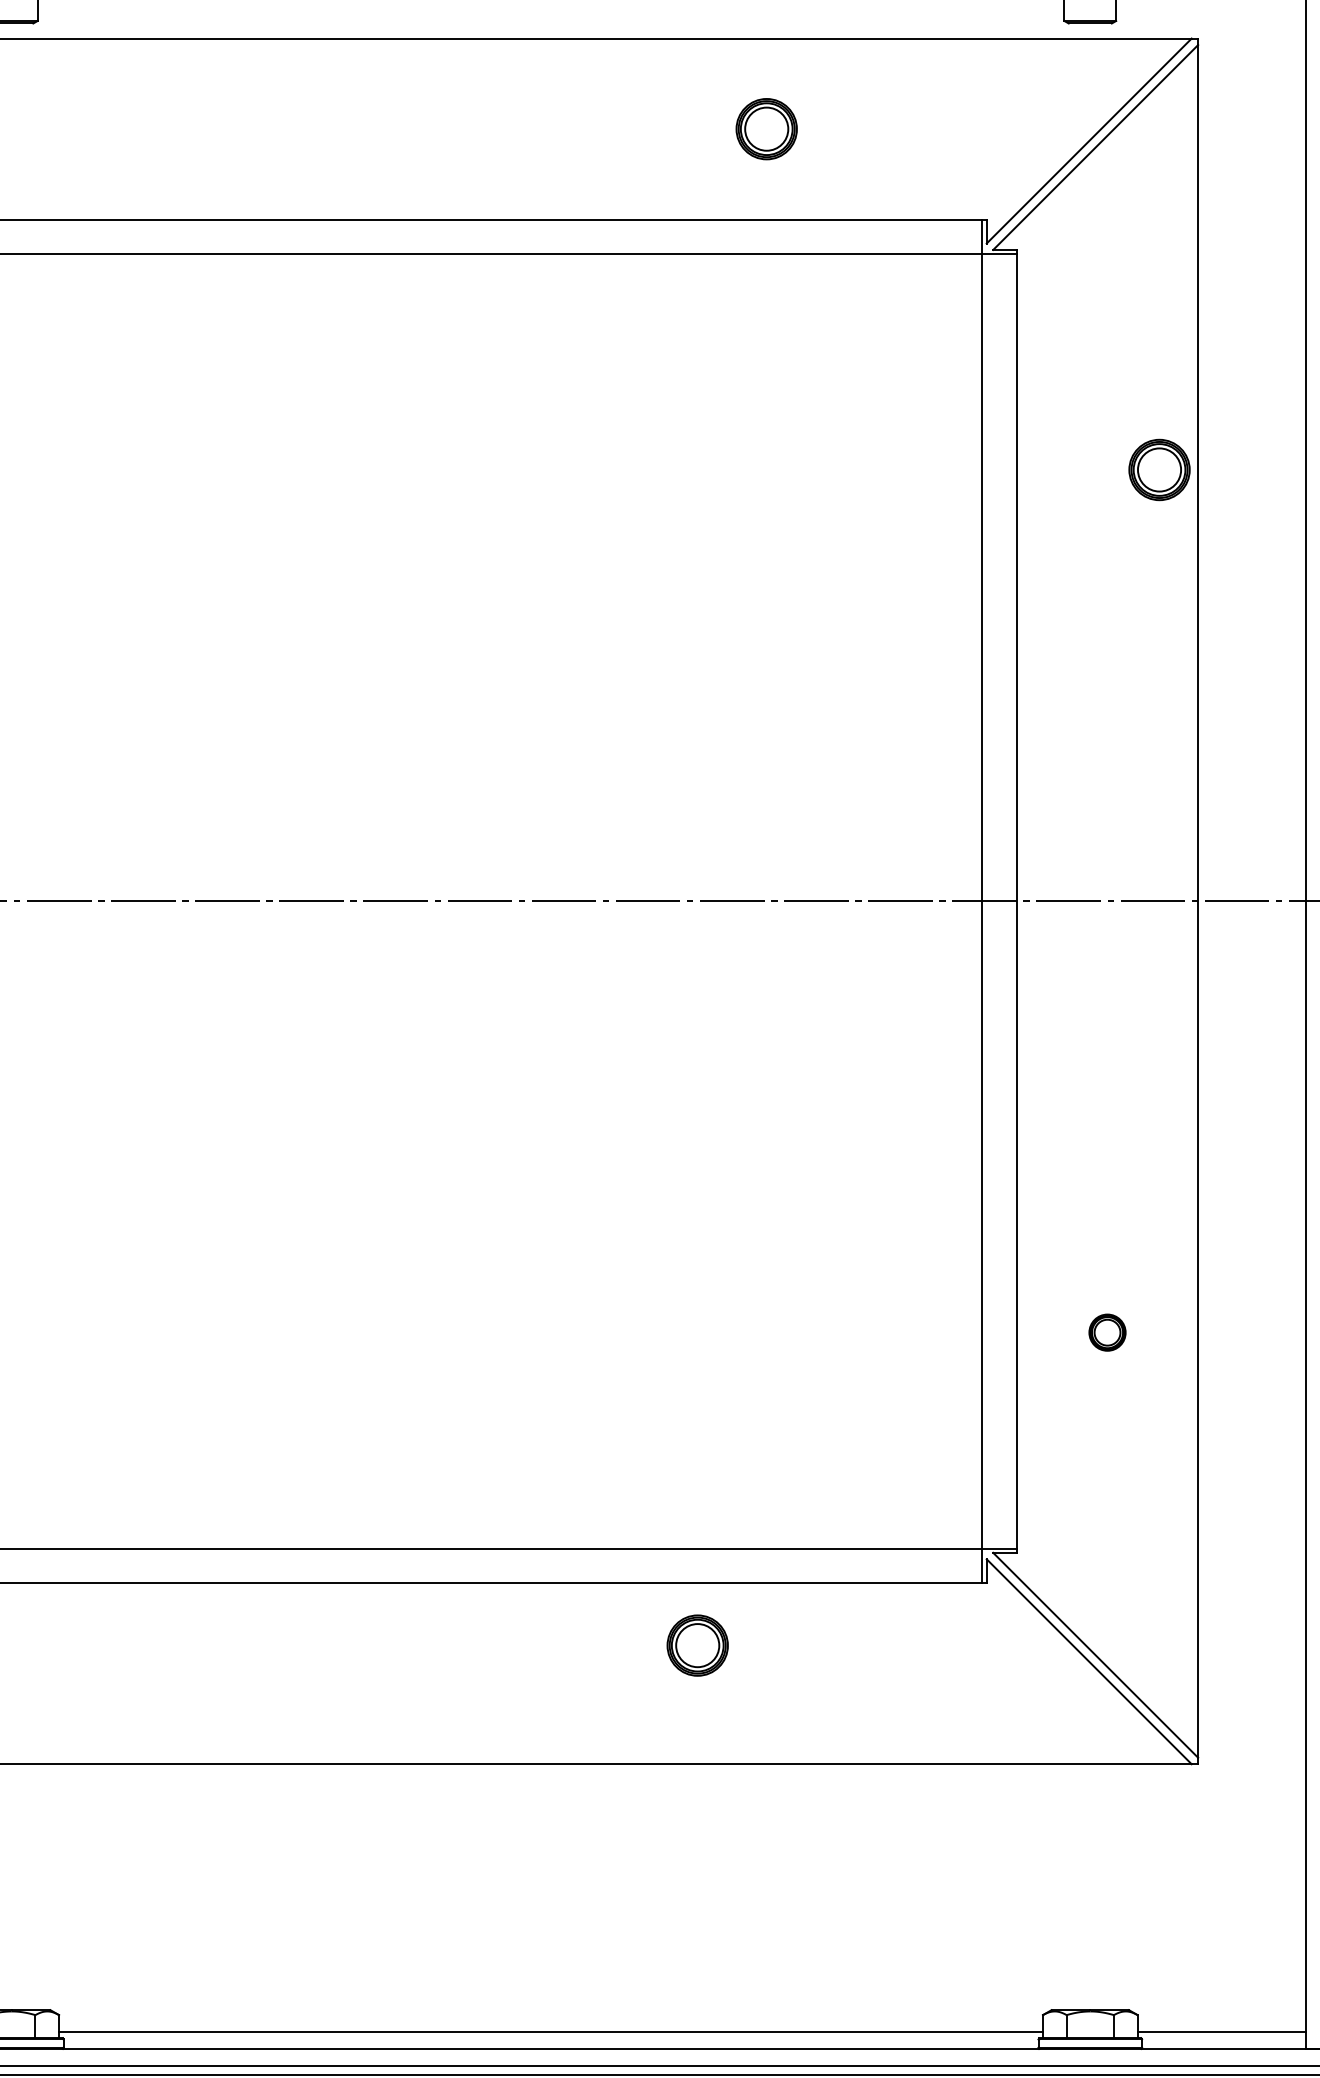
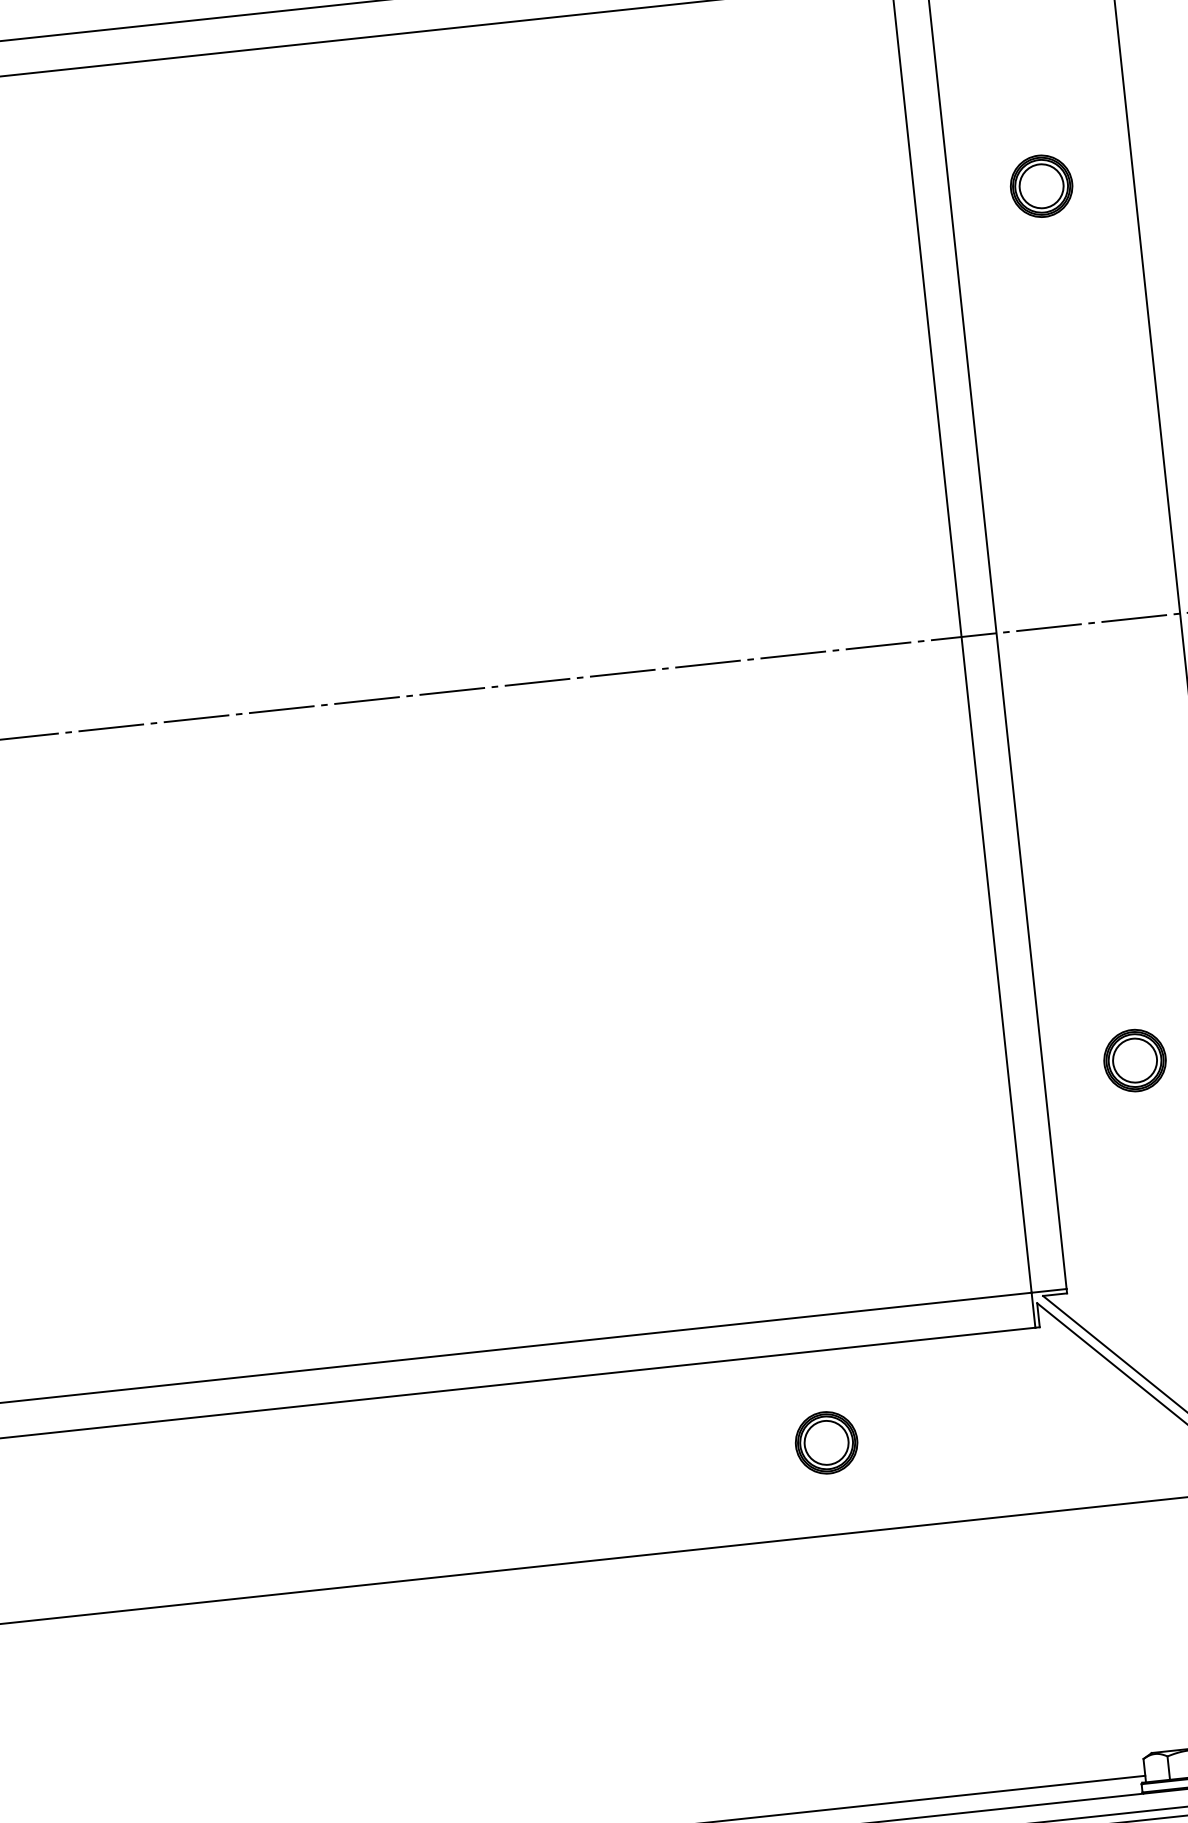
part: (1159, 469) -> (1041, 185), moved
part: (1107, 1332) -> (1134, 1060), size x1.67
part: (697, 1645) -> (826, 1442), moved

